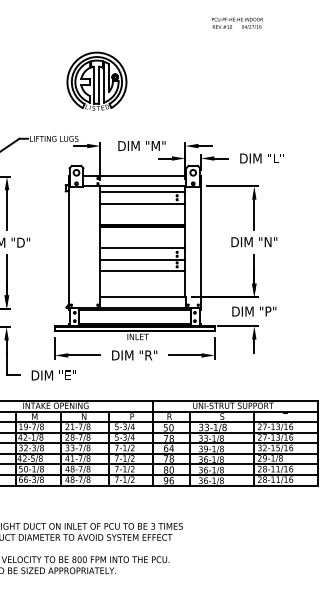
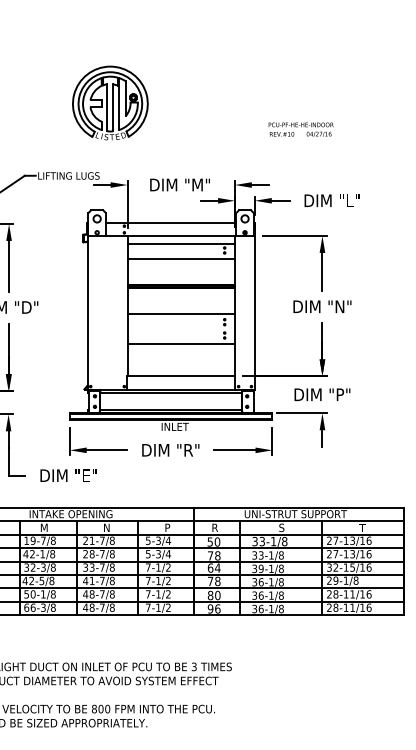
text: (237, 22) -> (301, 128), moved
part: (96, 80) -> (109, 101), moved
line: (142, 259) -> (180, 328), removed

